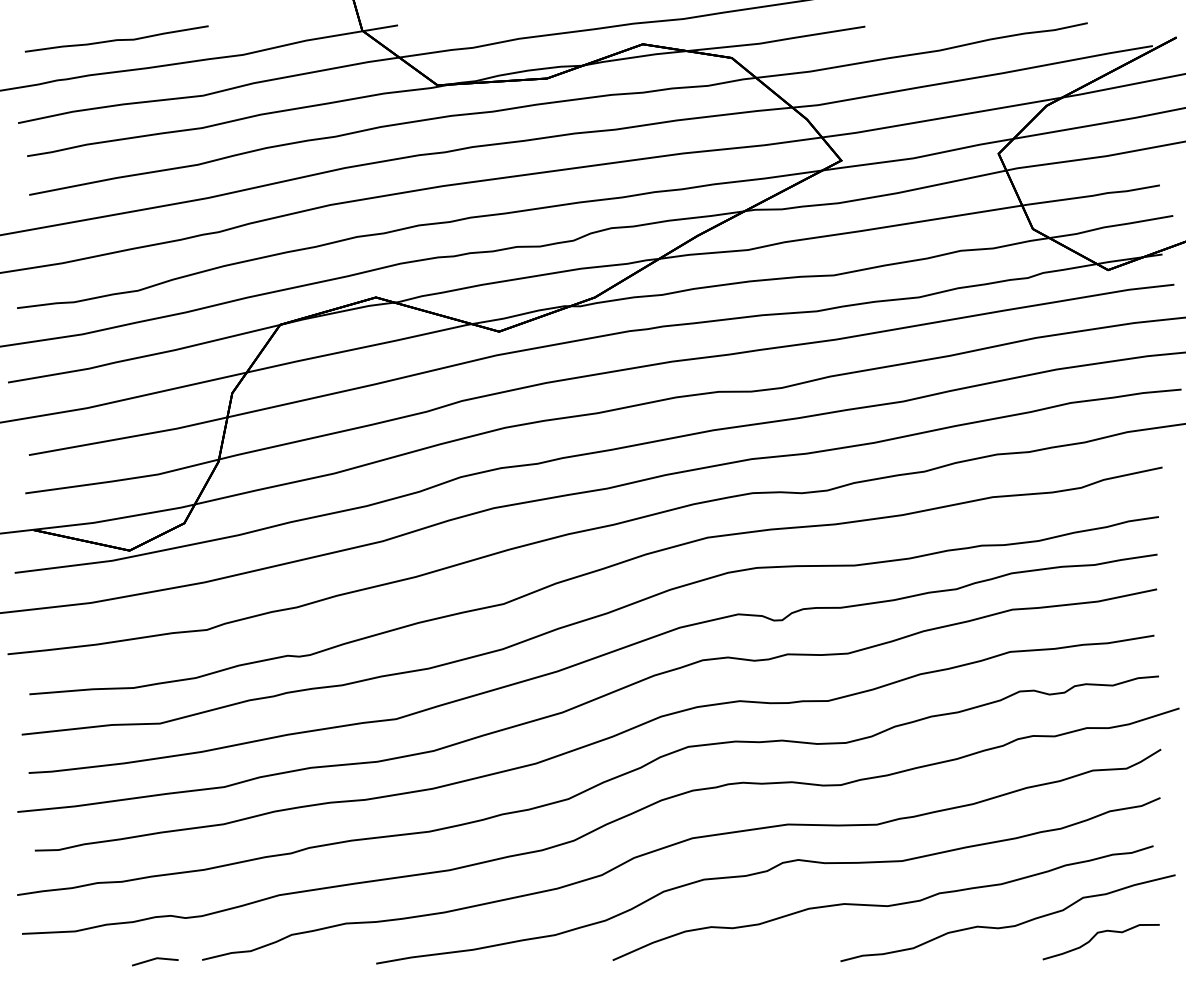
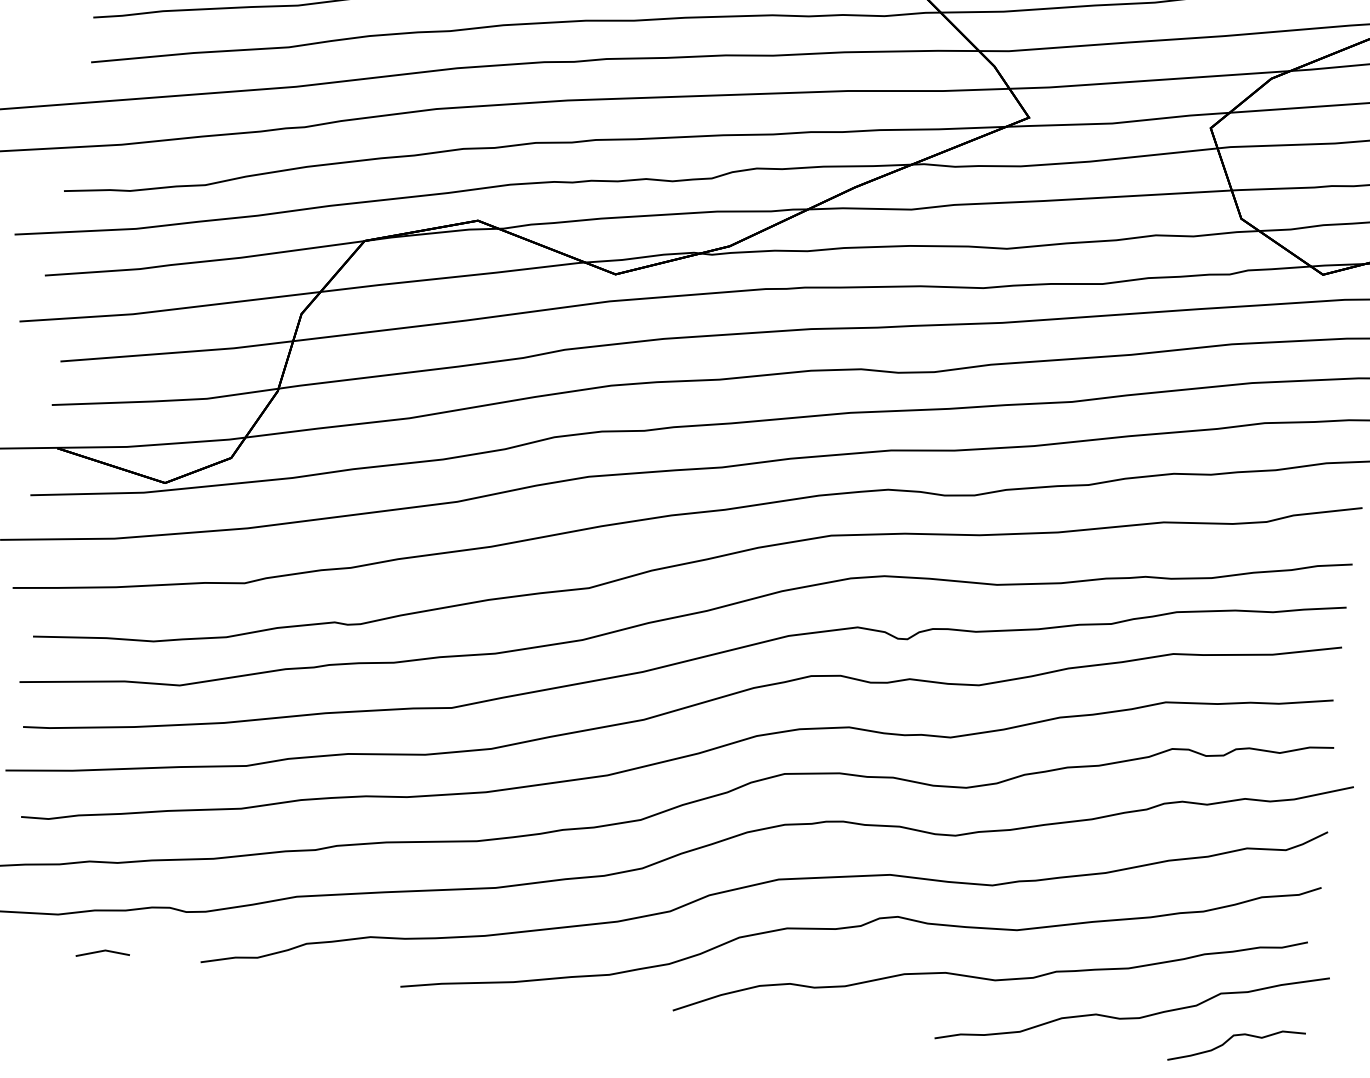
line: (155, 959) -> (103, 951), moved

